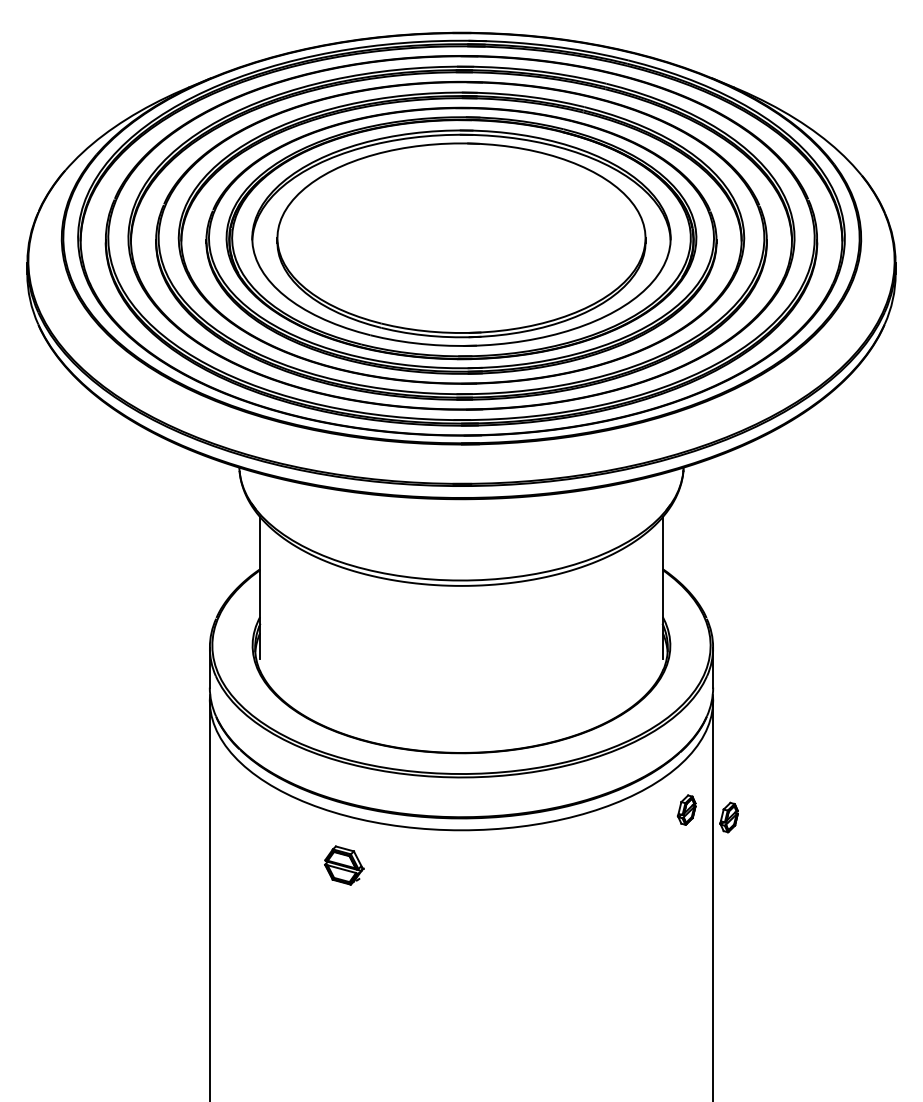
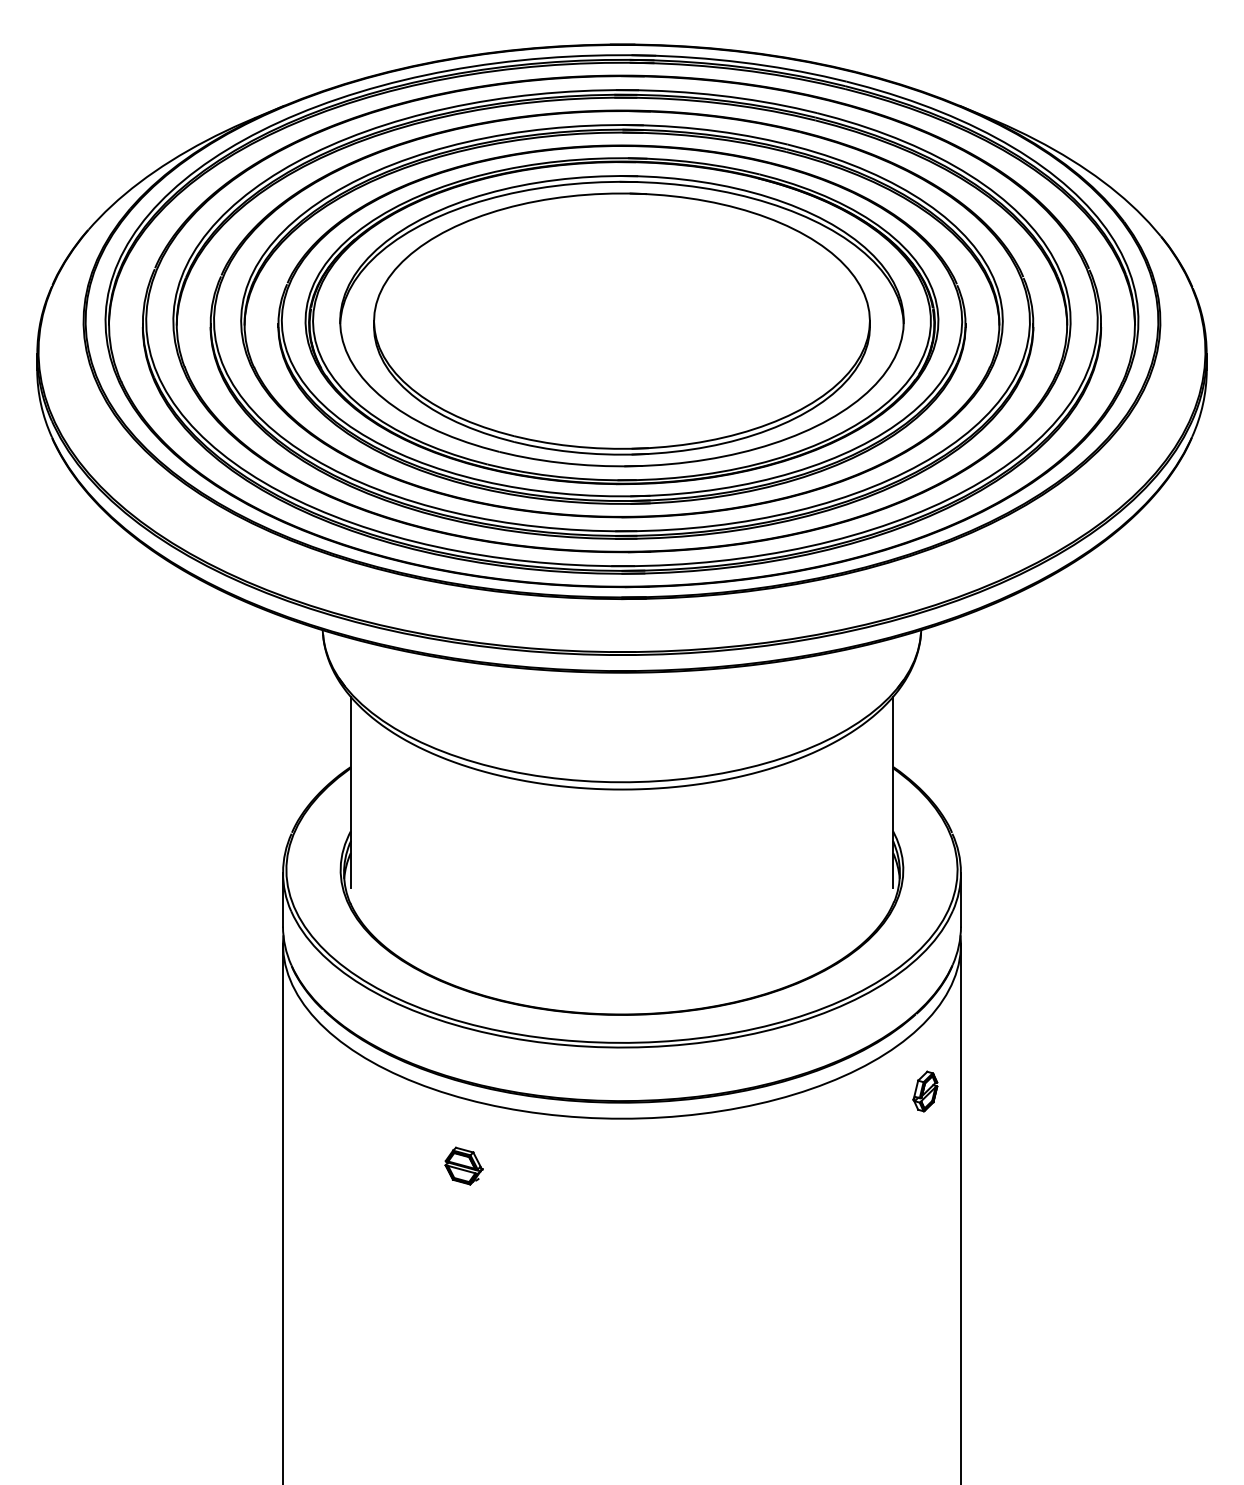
part: (729, 817) -> (982, 1101), removed
part: (343, 865) -> (463, 1165), size x0.71

